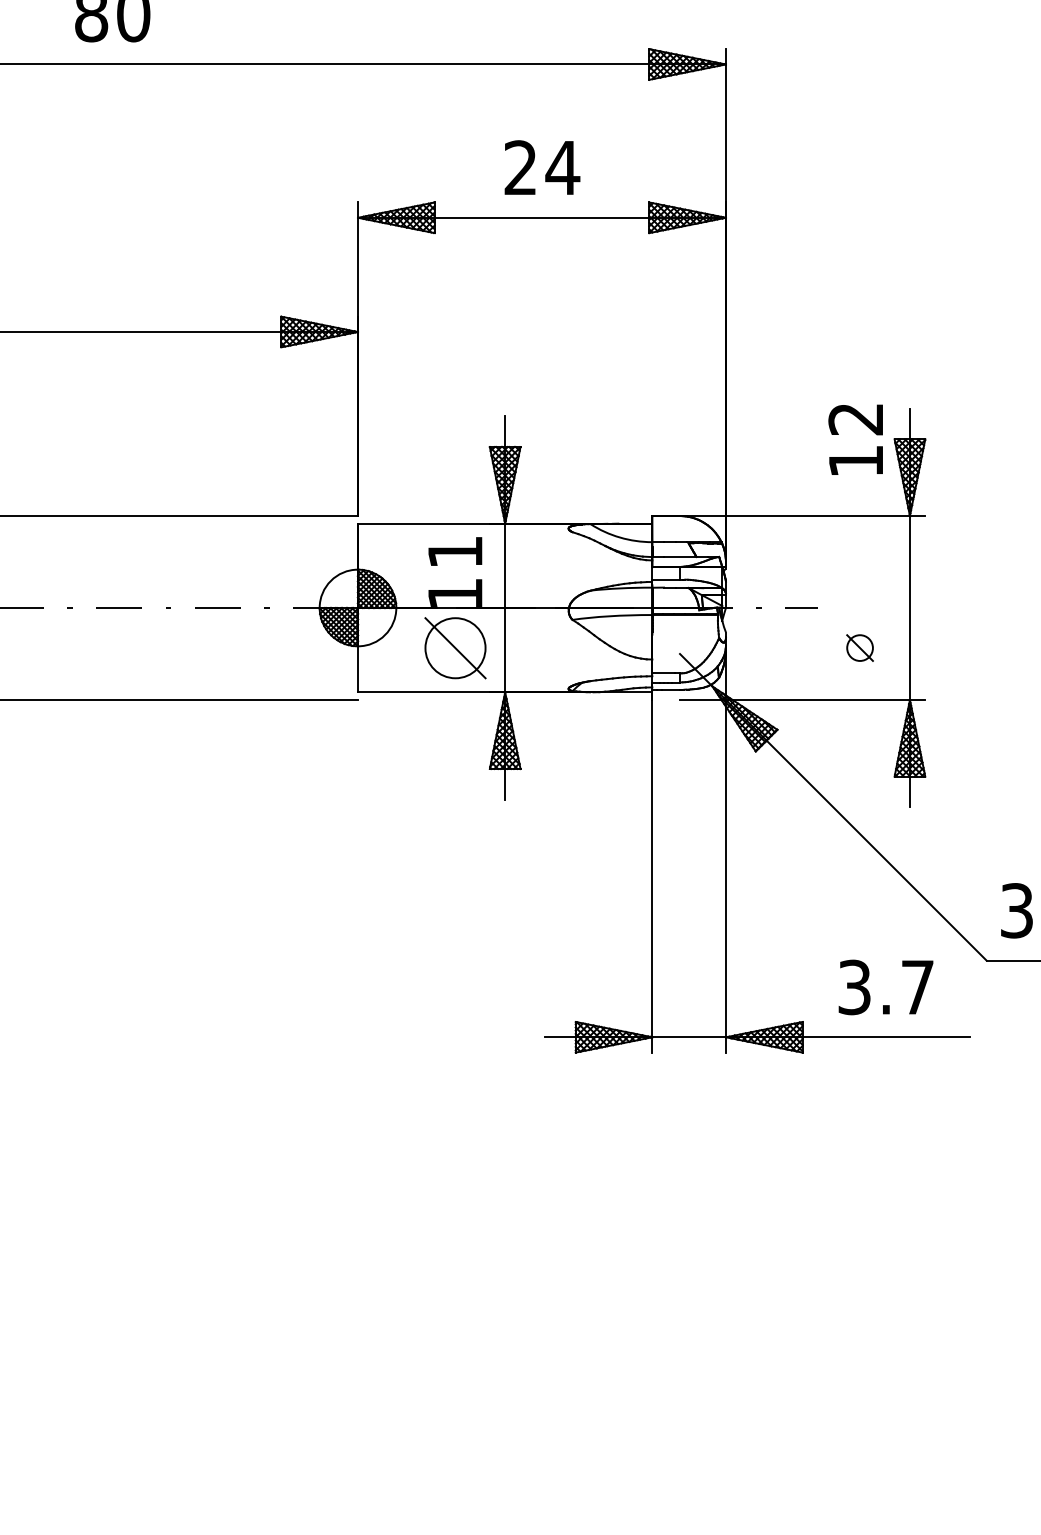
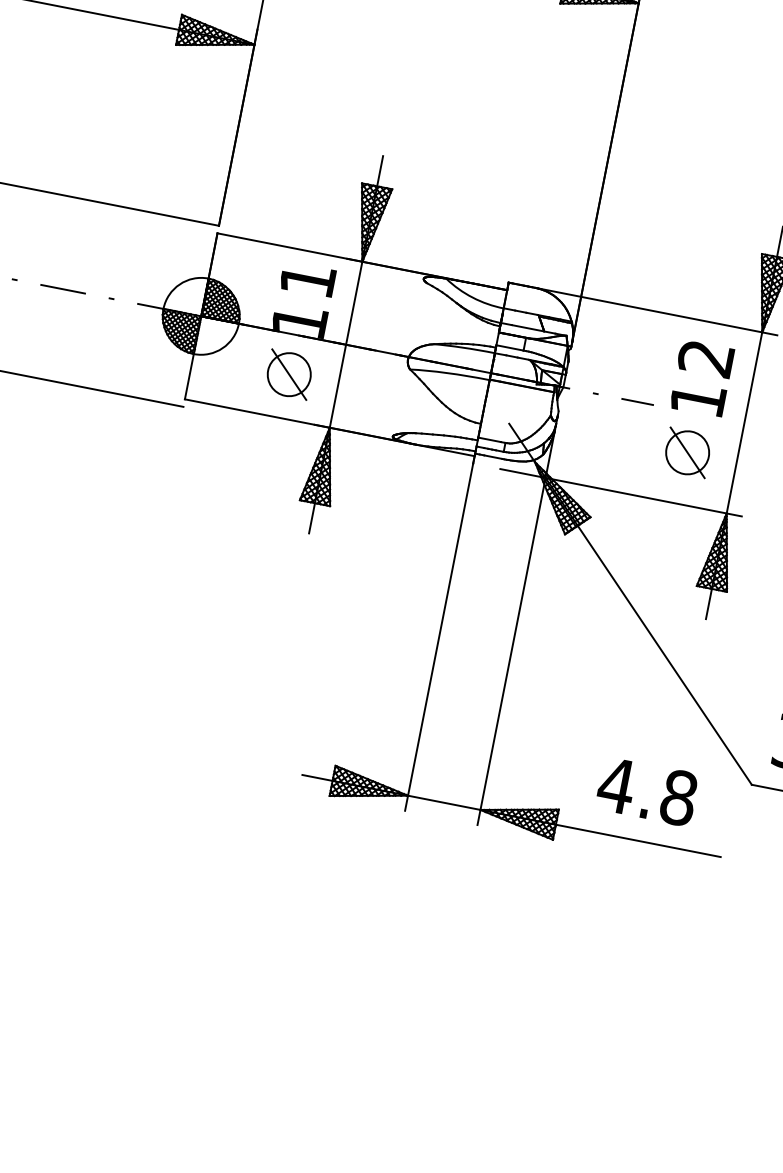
text: (855, 439) -> (701, 378), moved
part: (454, 647) -> (288, 373), size x0.71
part: (859, 647) -> (687, 452), size x1.67
text: (885, 987) -> (647, 791), 3.7 -> 4.8

